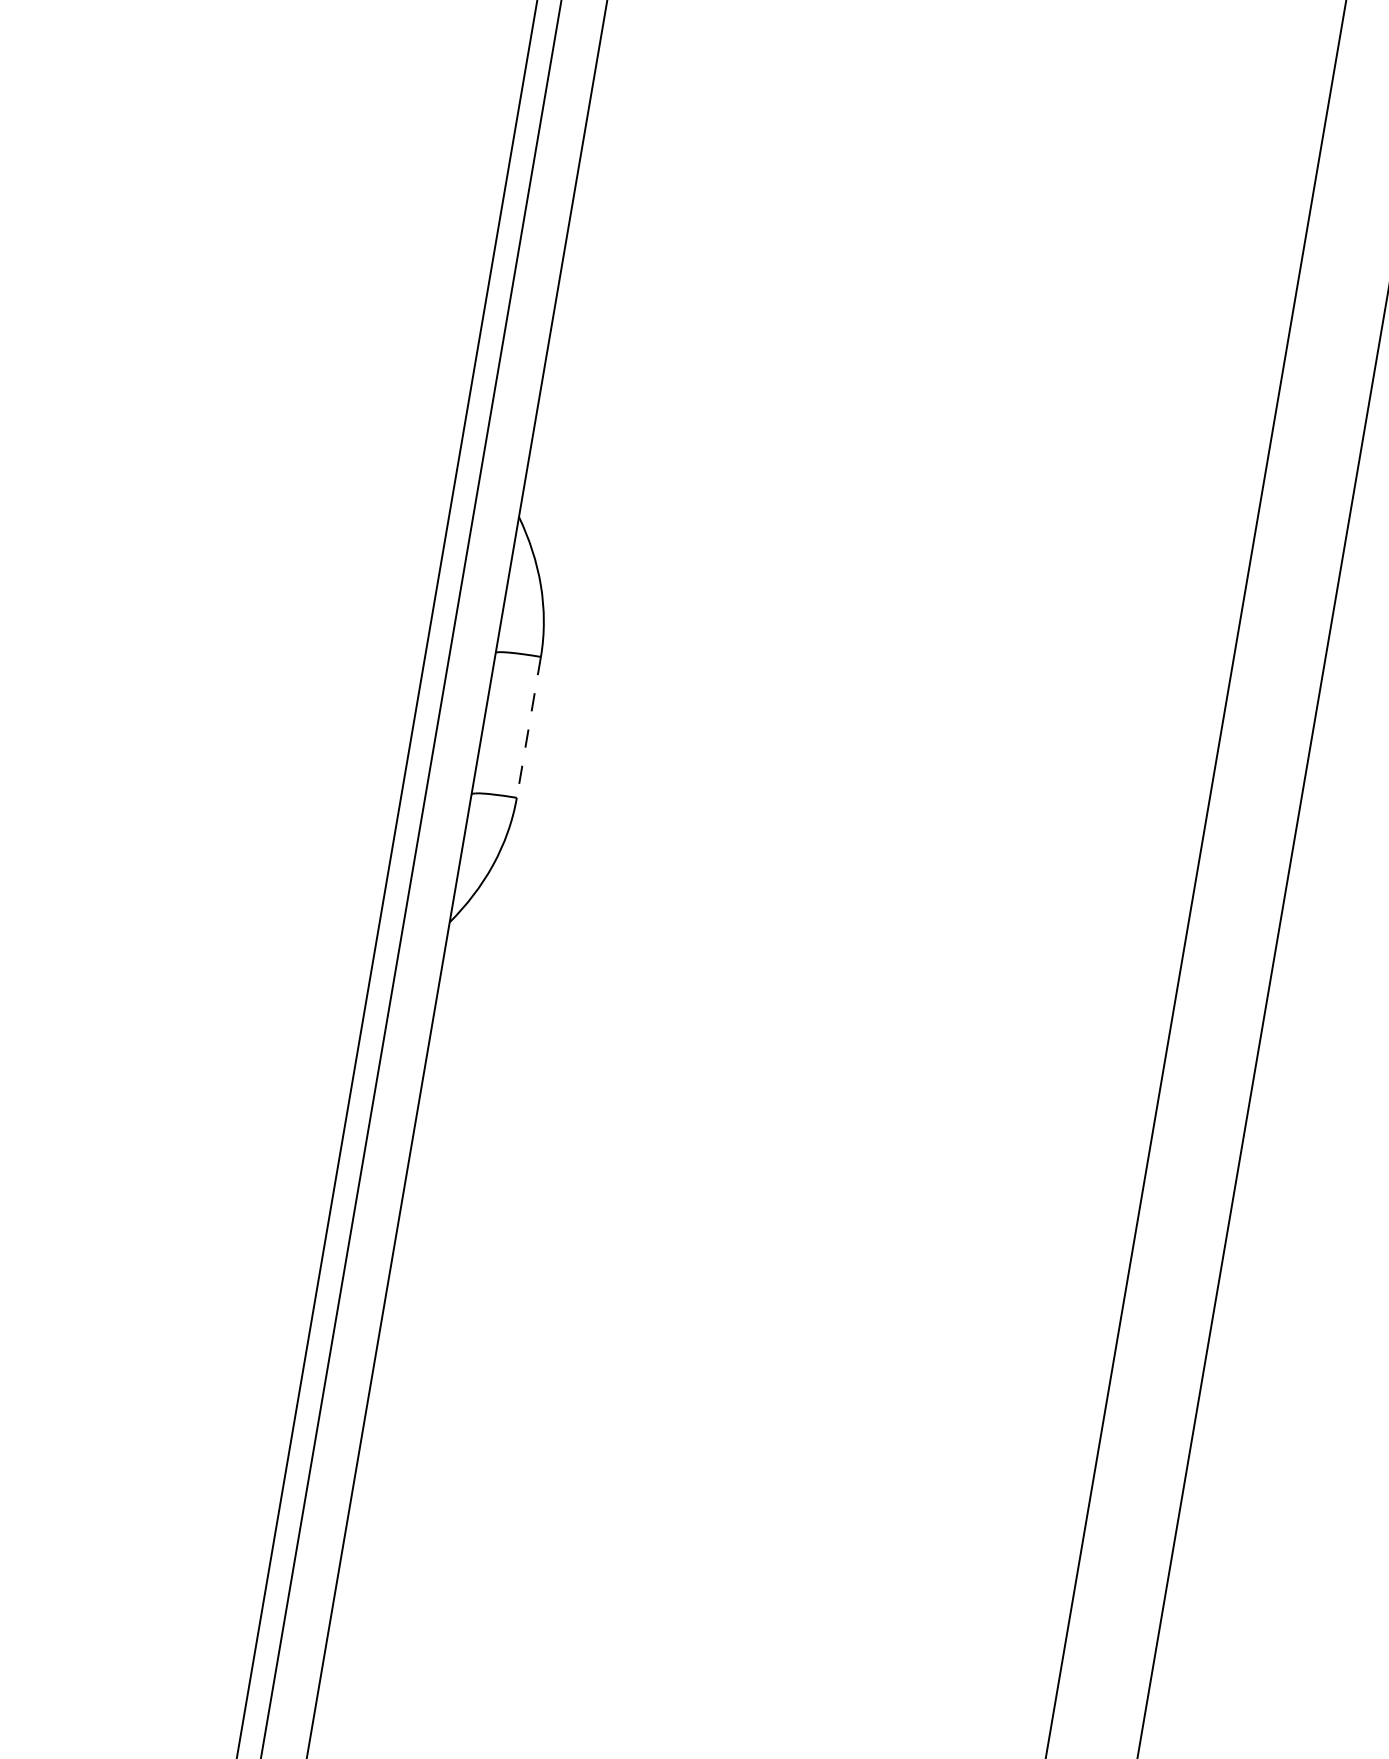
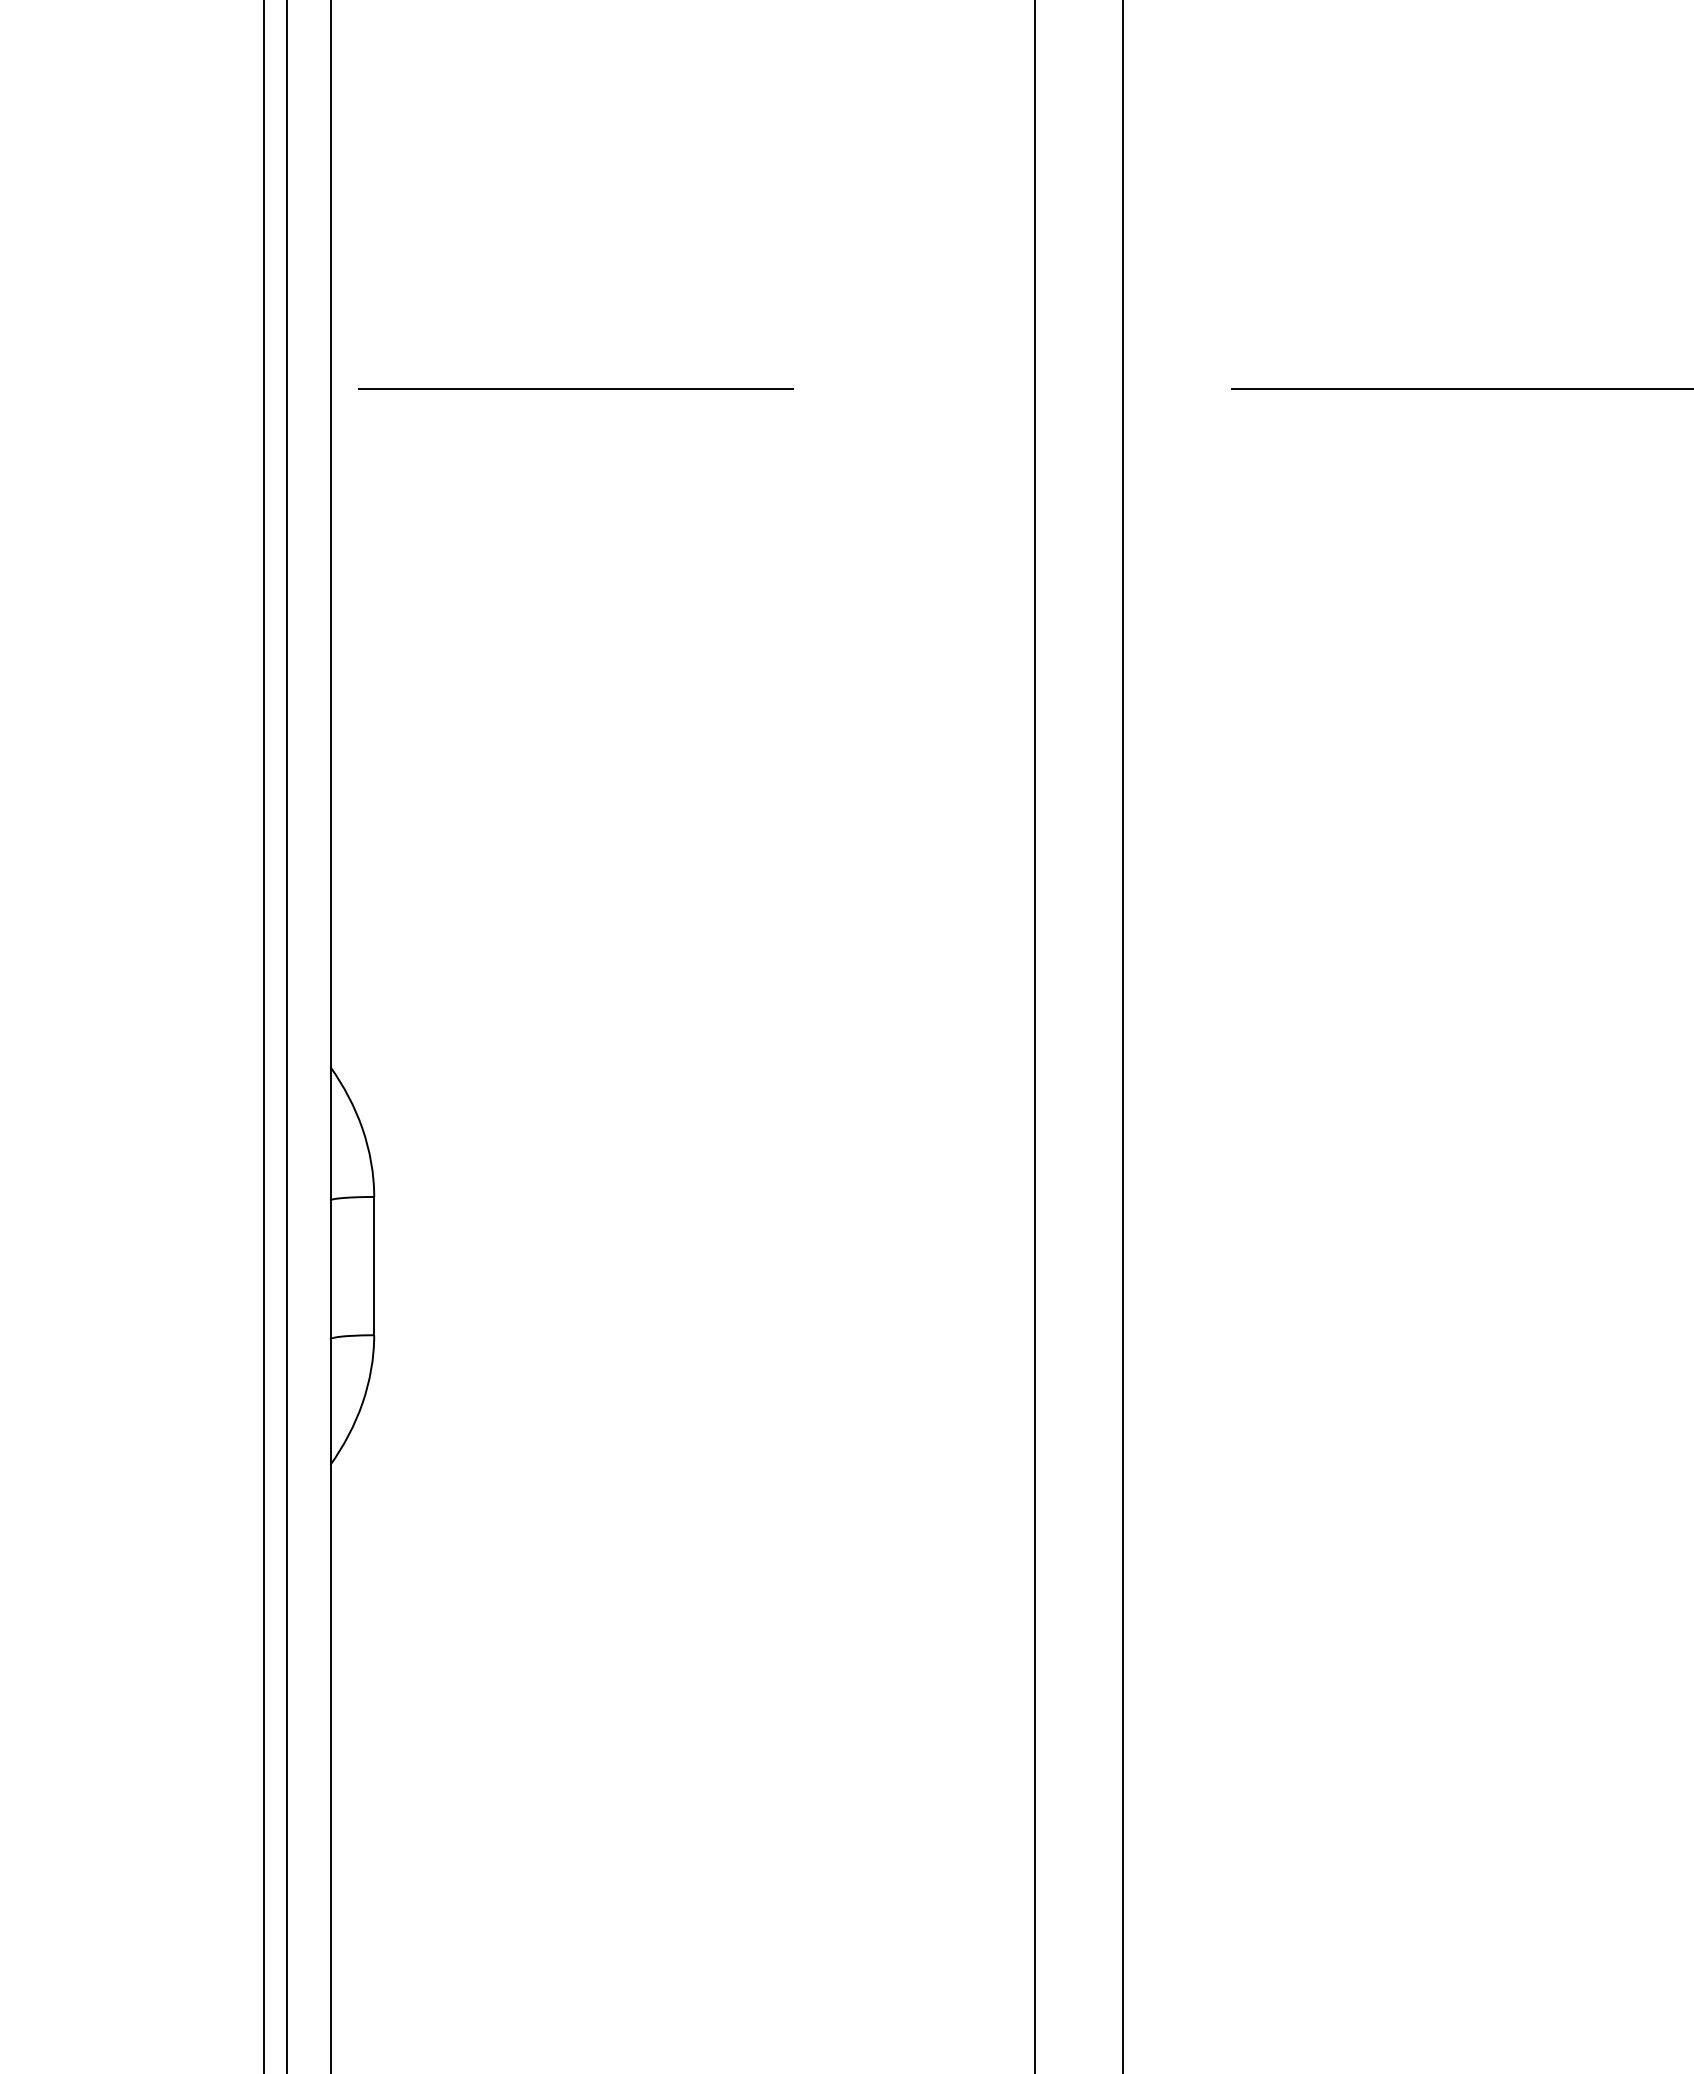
line: (529, 727) -> (374, 1266), dashed -> solid

